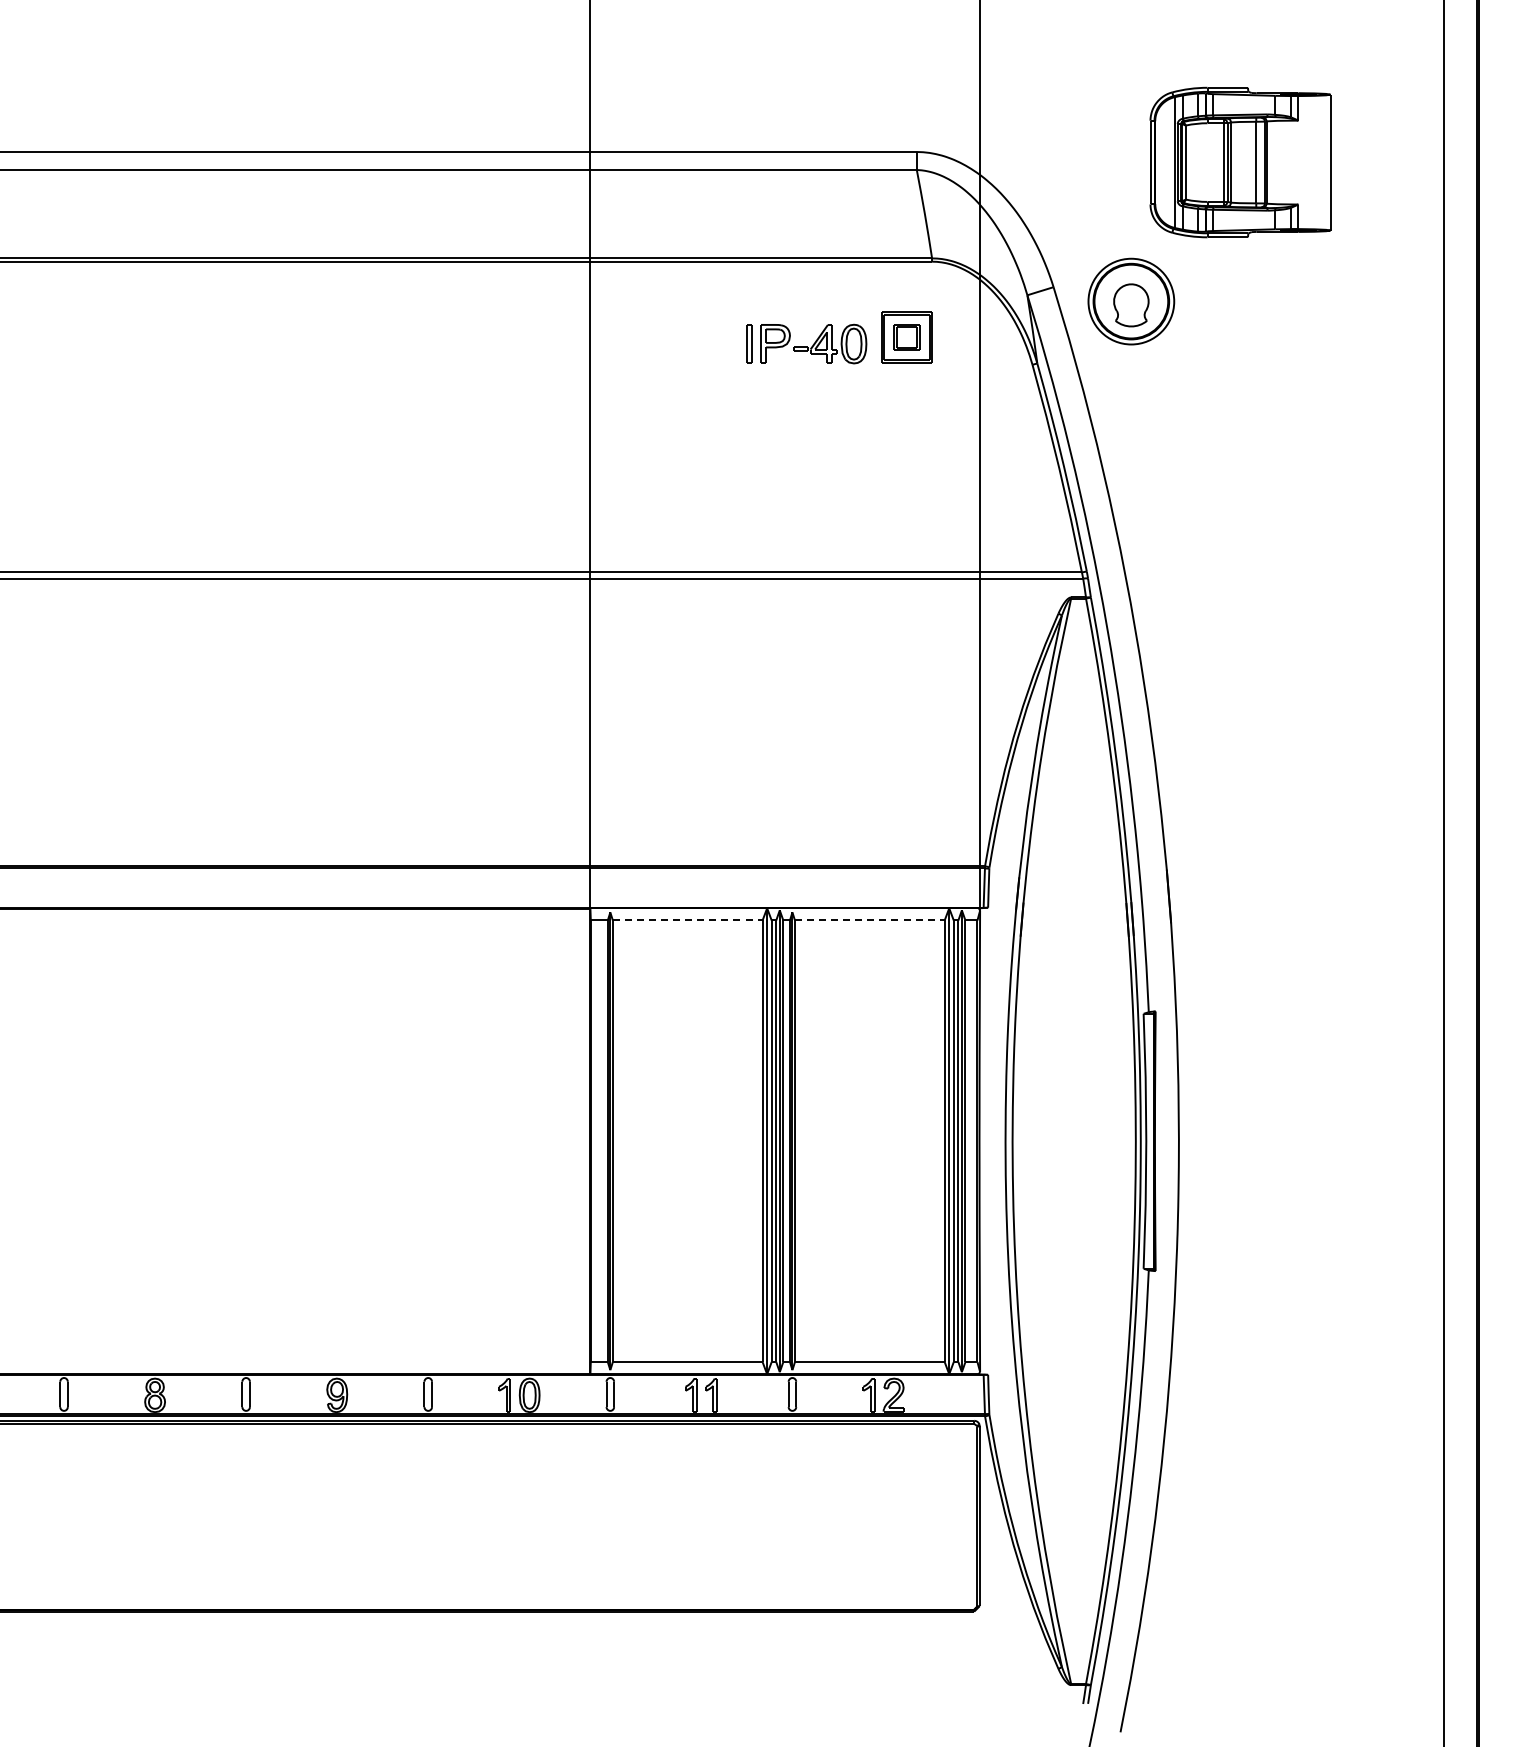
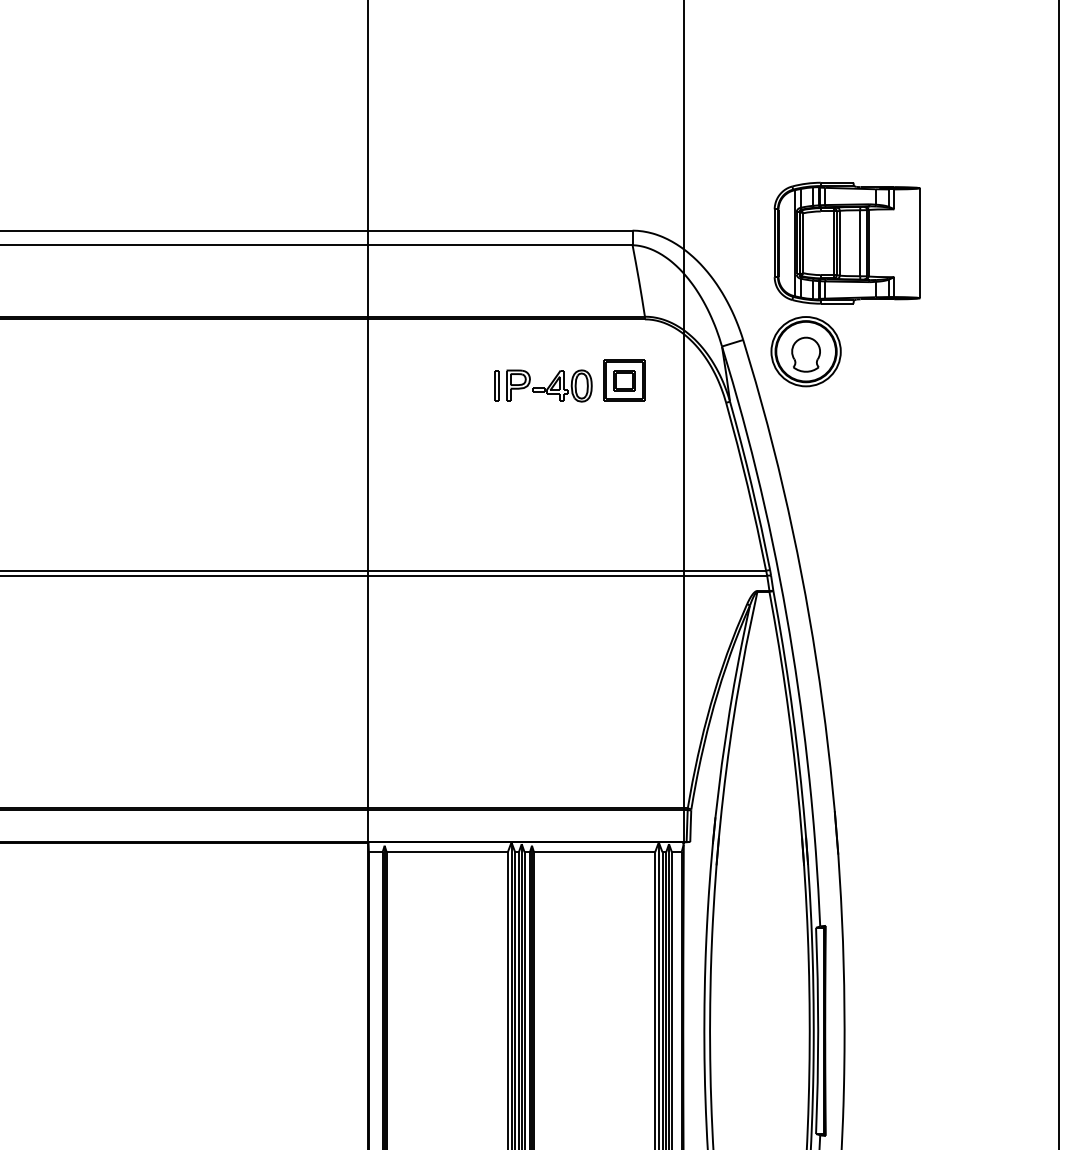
part: (1240, 162) -> (847, 243), moved
line: (687, 920) -> (447, 852), dashed -> solid
line: (869, 920) -> (594, 852), dashed -> solid

